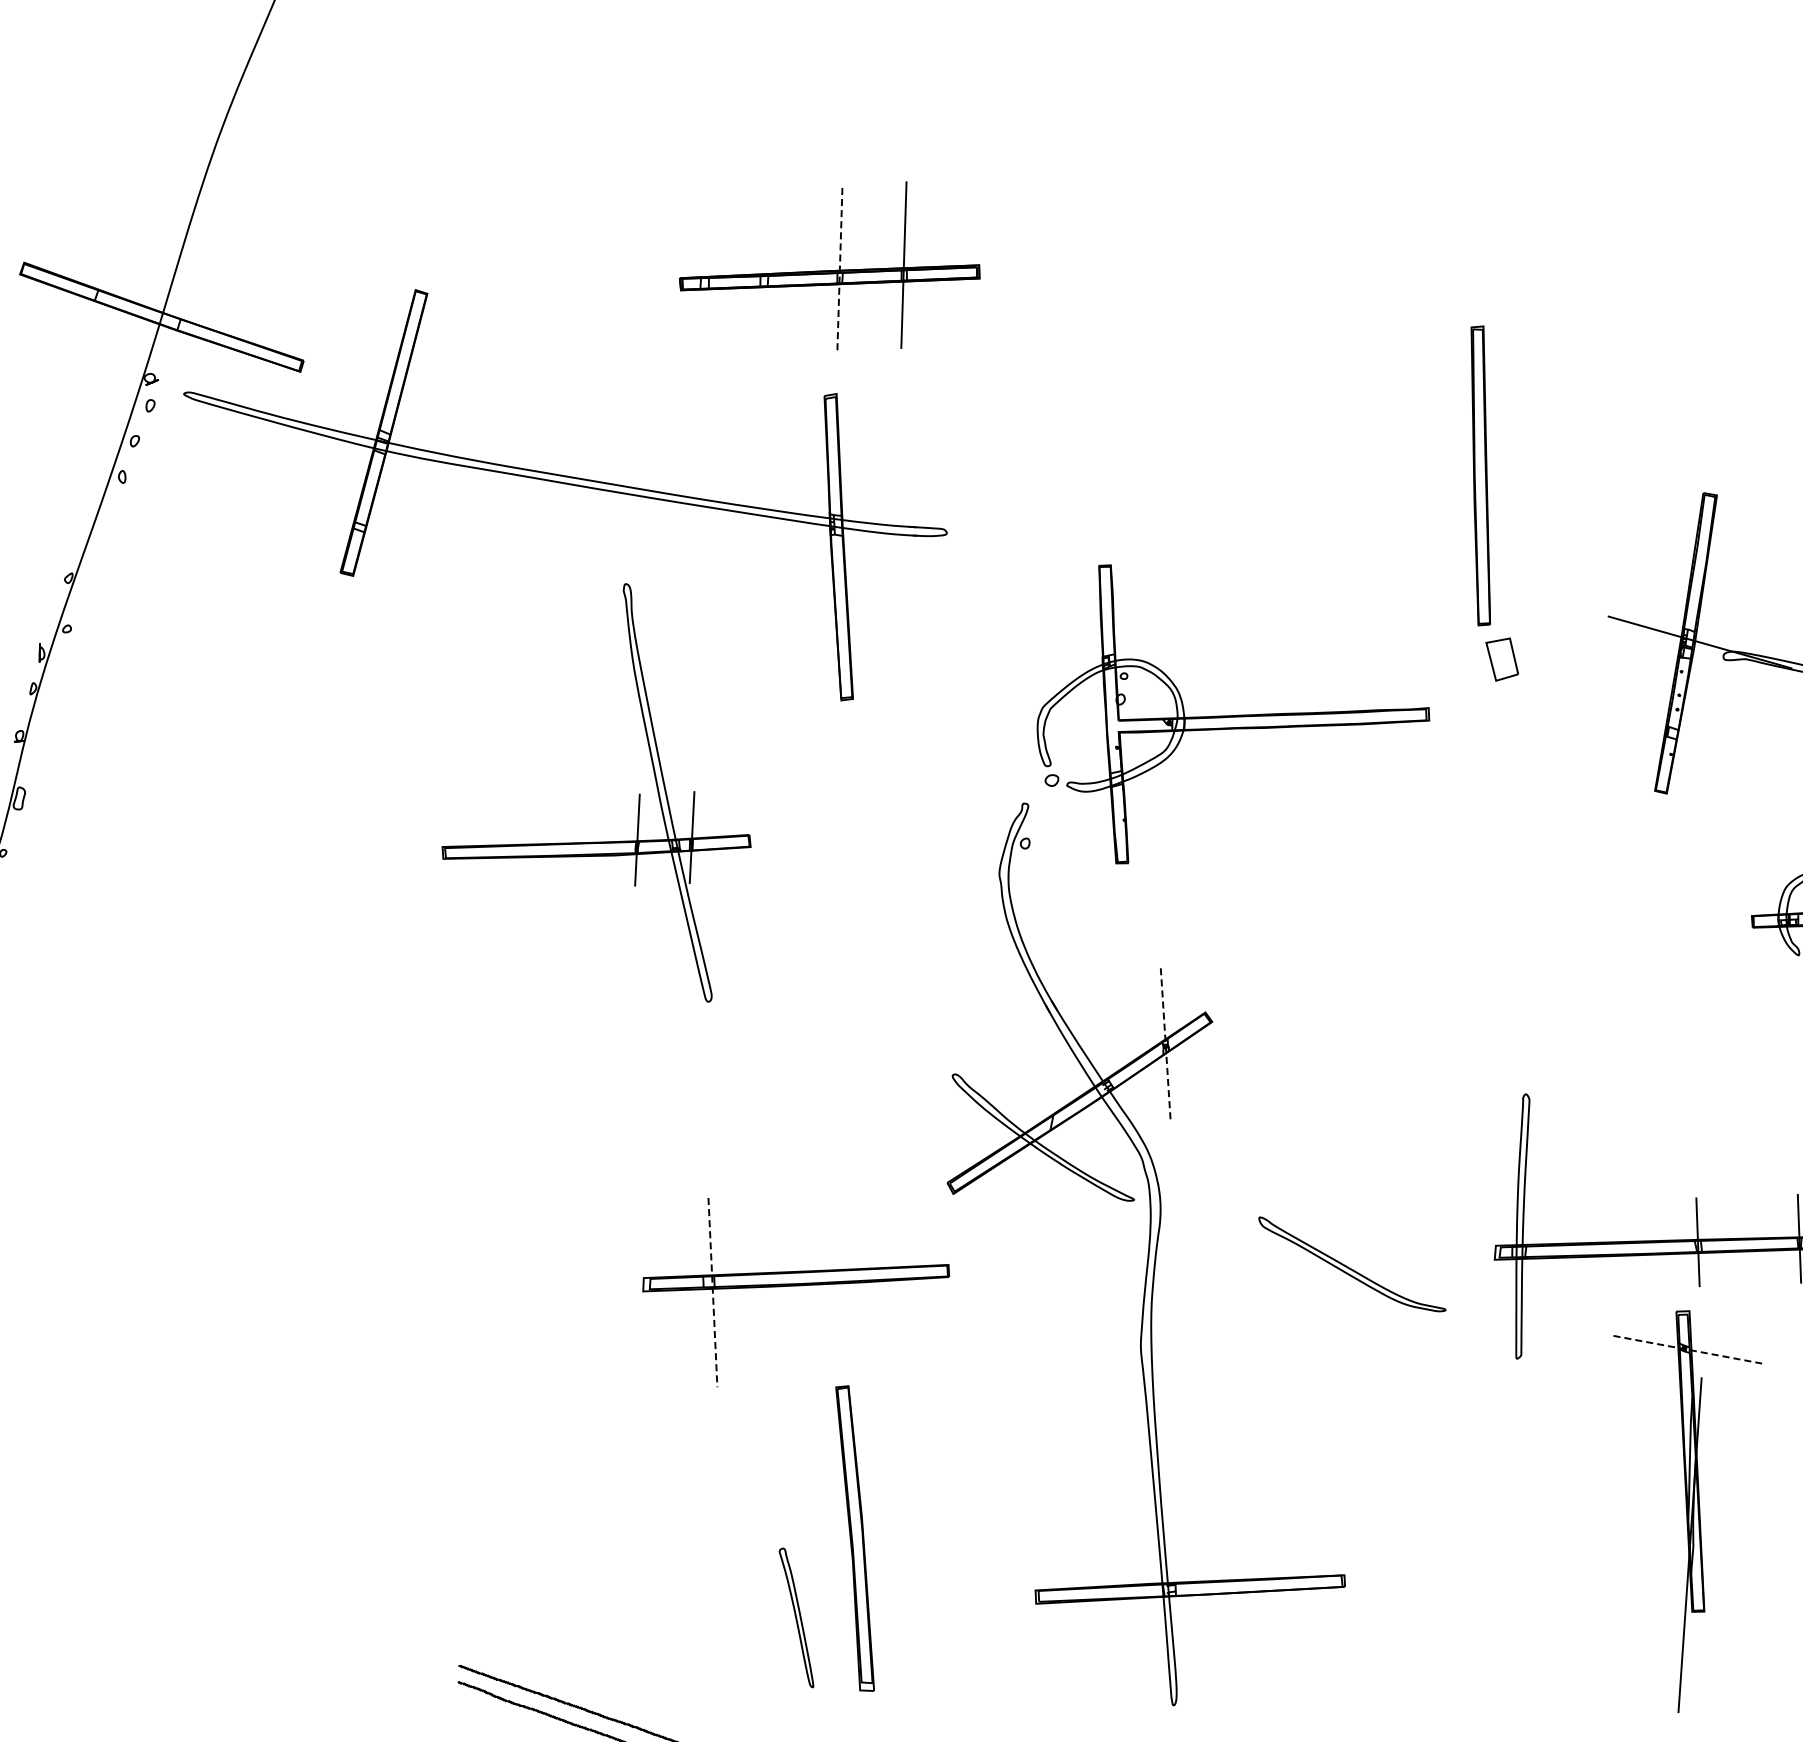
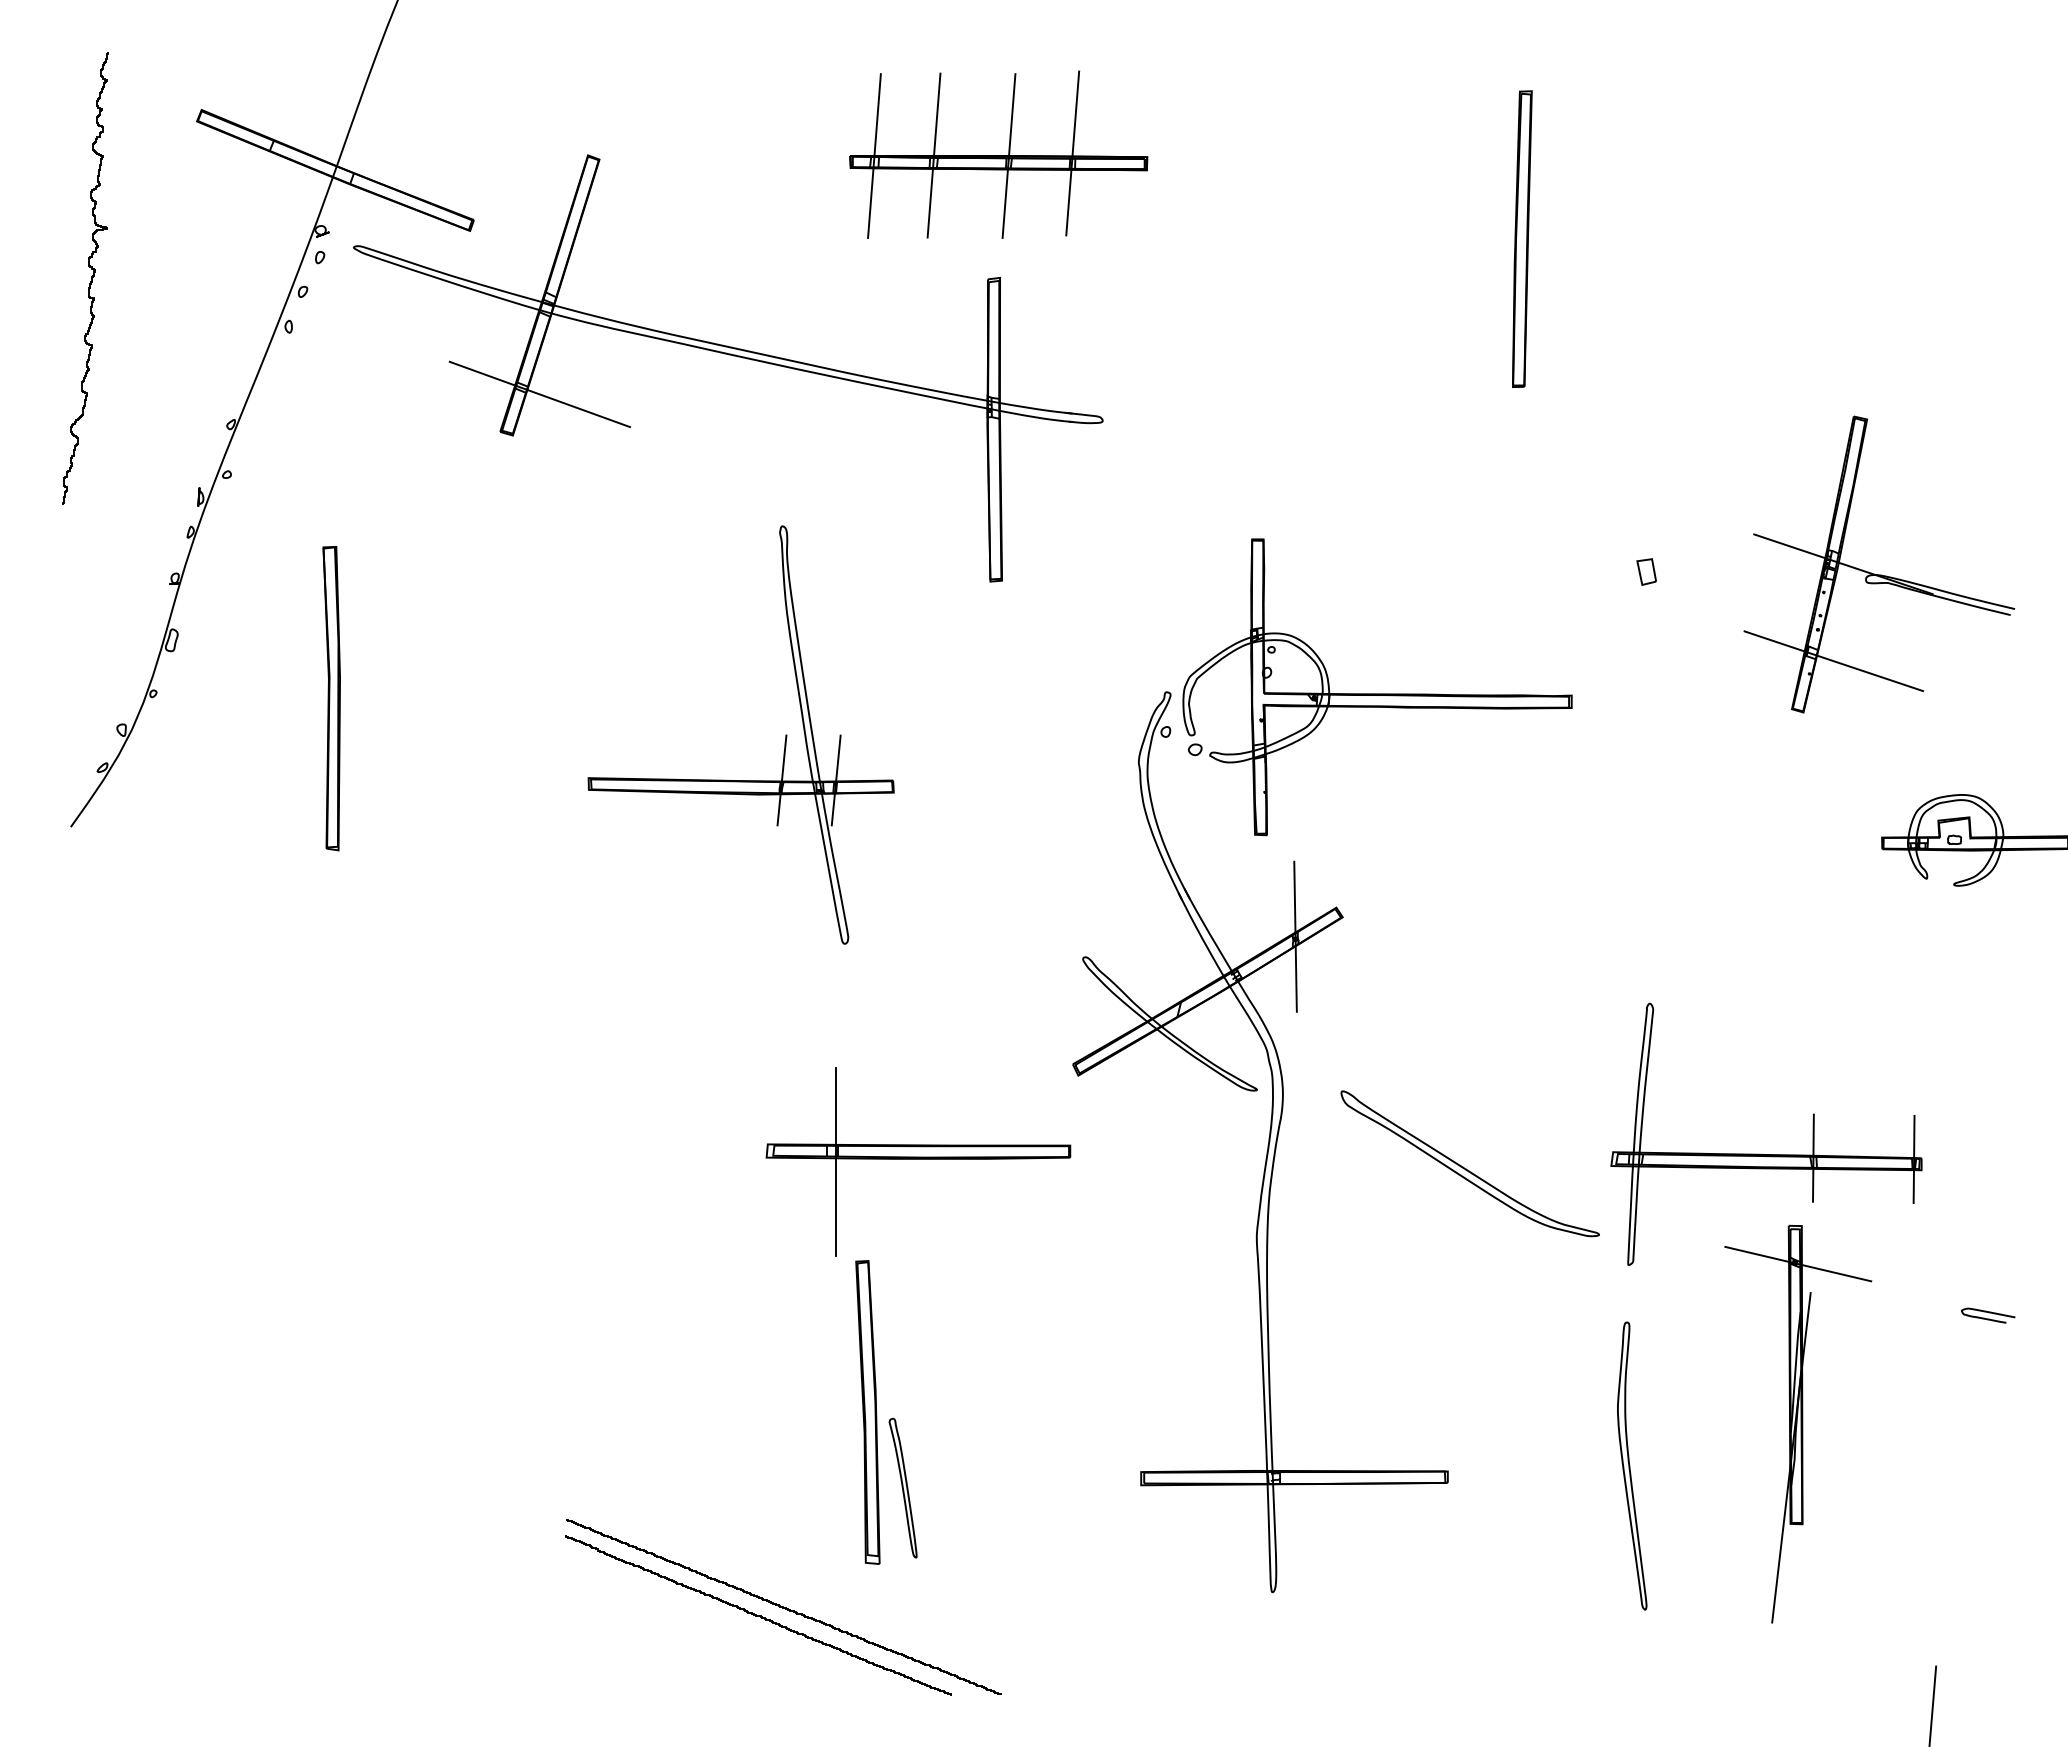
line: (839, 271) -> (1008, 156), dashed -> solid
line: (763, 273) -> (933, 155), added
line: (704, 276) -> (874, 155), added
part: (1481, 475) -> (1522, 238), moved
line: (378, 533) -> (539, 394), added
part: (1501, 659) -> (1646, 571), size x0.62
part: (1232, 709) -> (1377, 687), moved
line: (1694, 740) -> (1833, 661), added
part: (638, 800) -> (784, 741), moved
part: (182, 849) -> (331, 698), added
line: (1165, 1044) -> (1295, 937), dashed -> solid
part: (1351, 1263) -> (1469, 1163), size x1.43
line: (712, 1293) -> (835, 1162), dashed -> solid
line: (1688, 1350) -> (1798, 1264), dashed -> solid
part: (854, 1538) -> (867, 1412), moved
part: (1530, 1560) -> (1632, 1465), added

